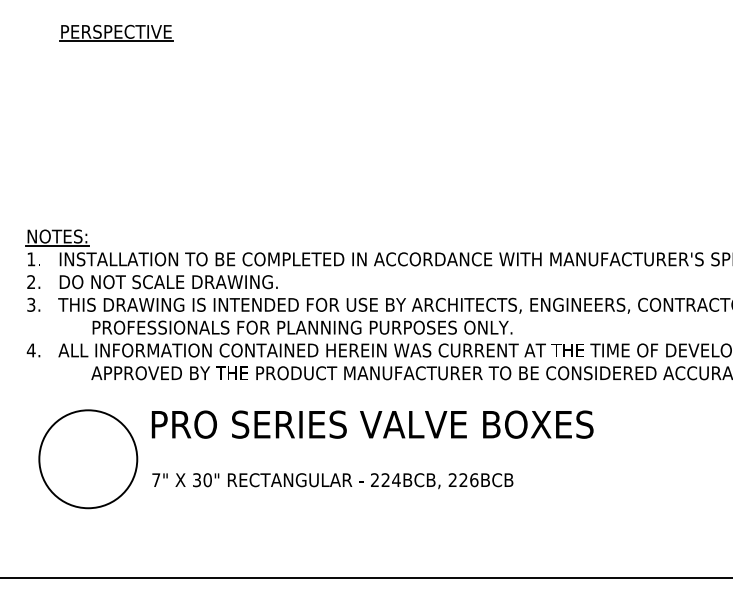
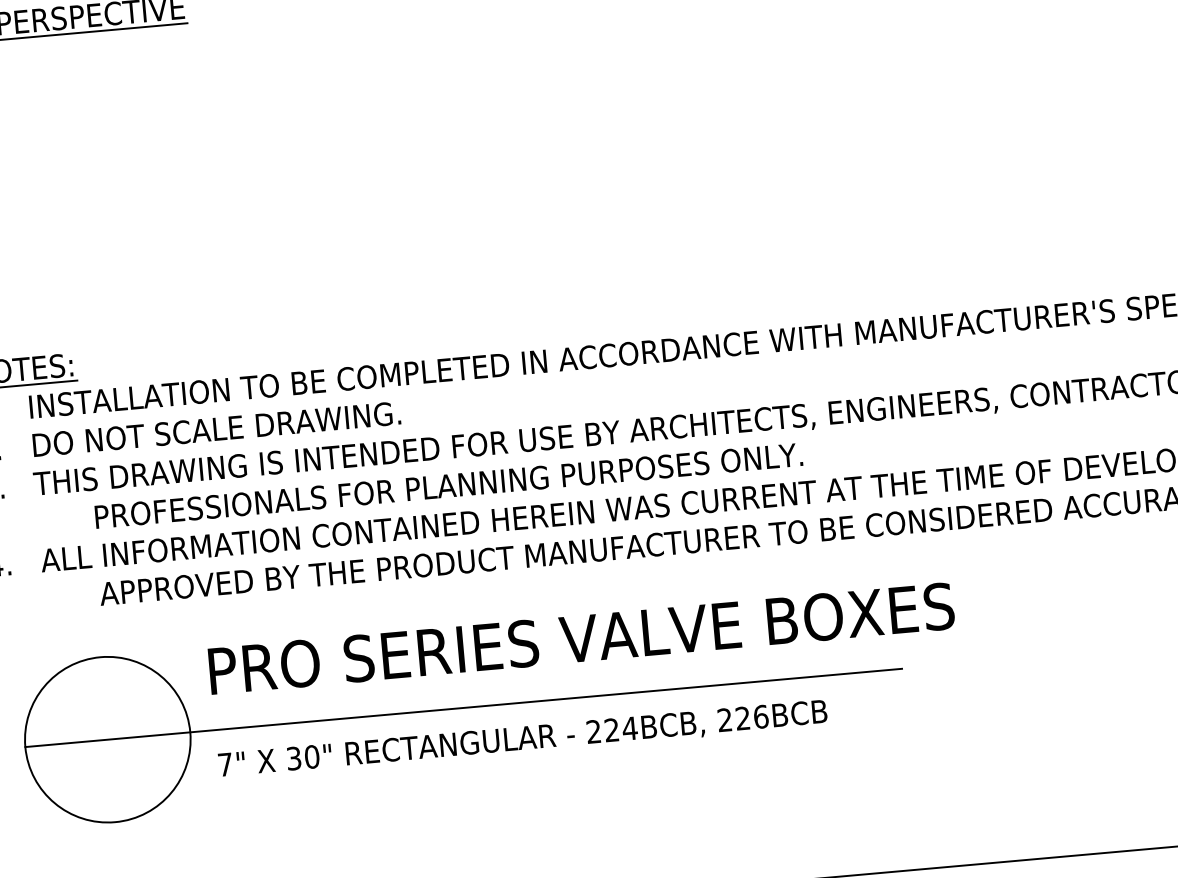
line: (299, 459) -> (463, 708), added

